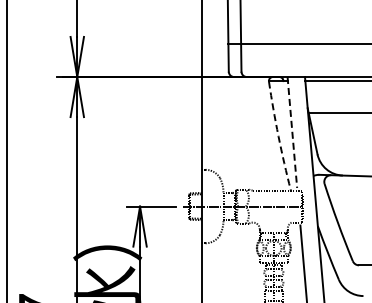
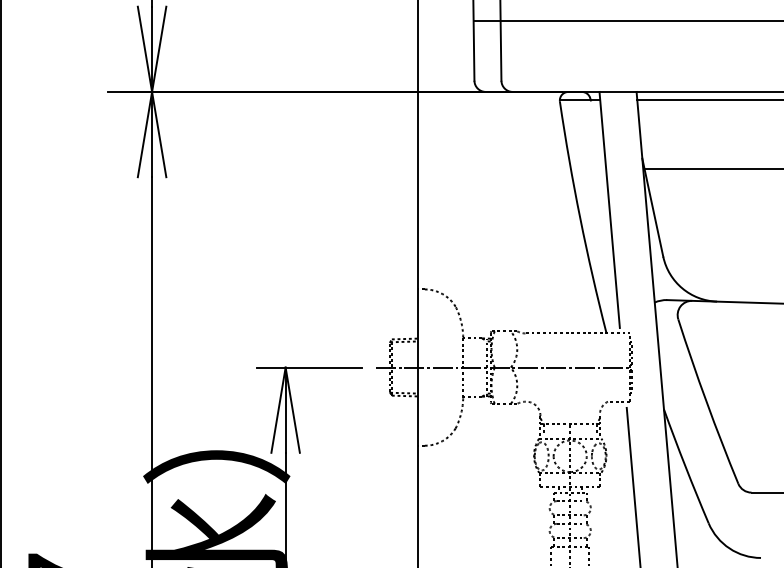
line: (292, 132) -> (609, 209), dashed -> solid
arc: (278, 136) -> (580, 218), dashed -> solid

